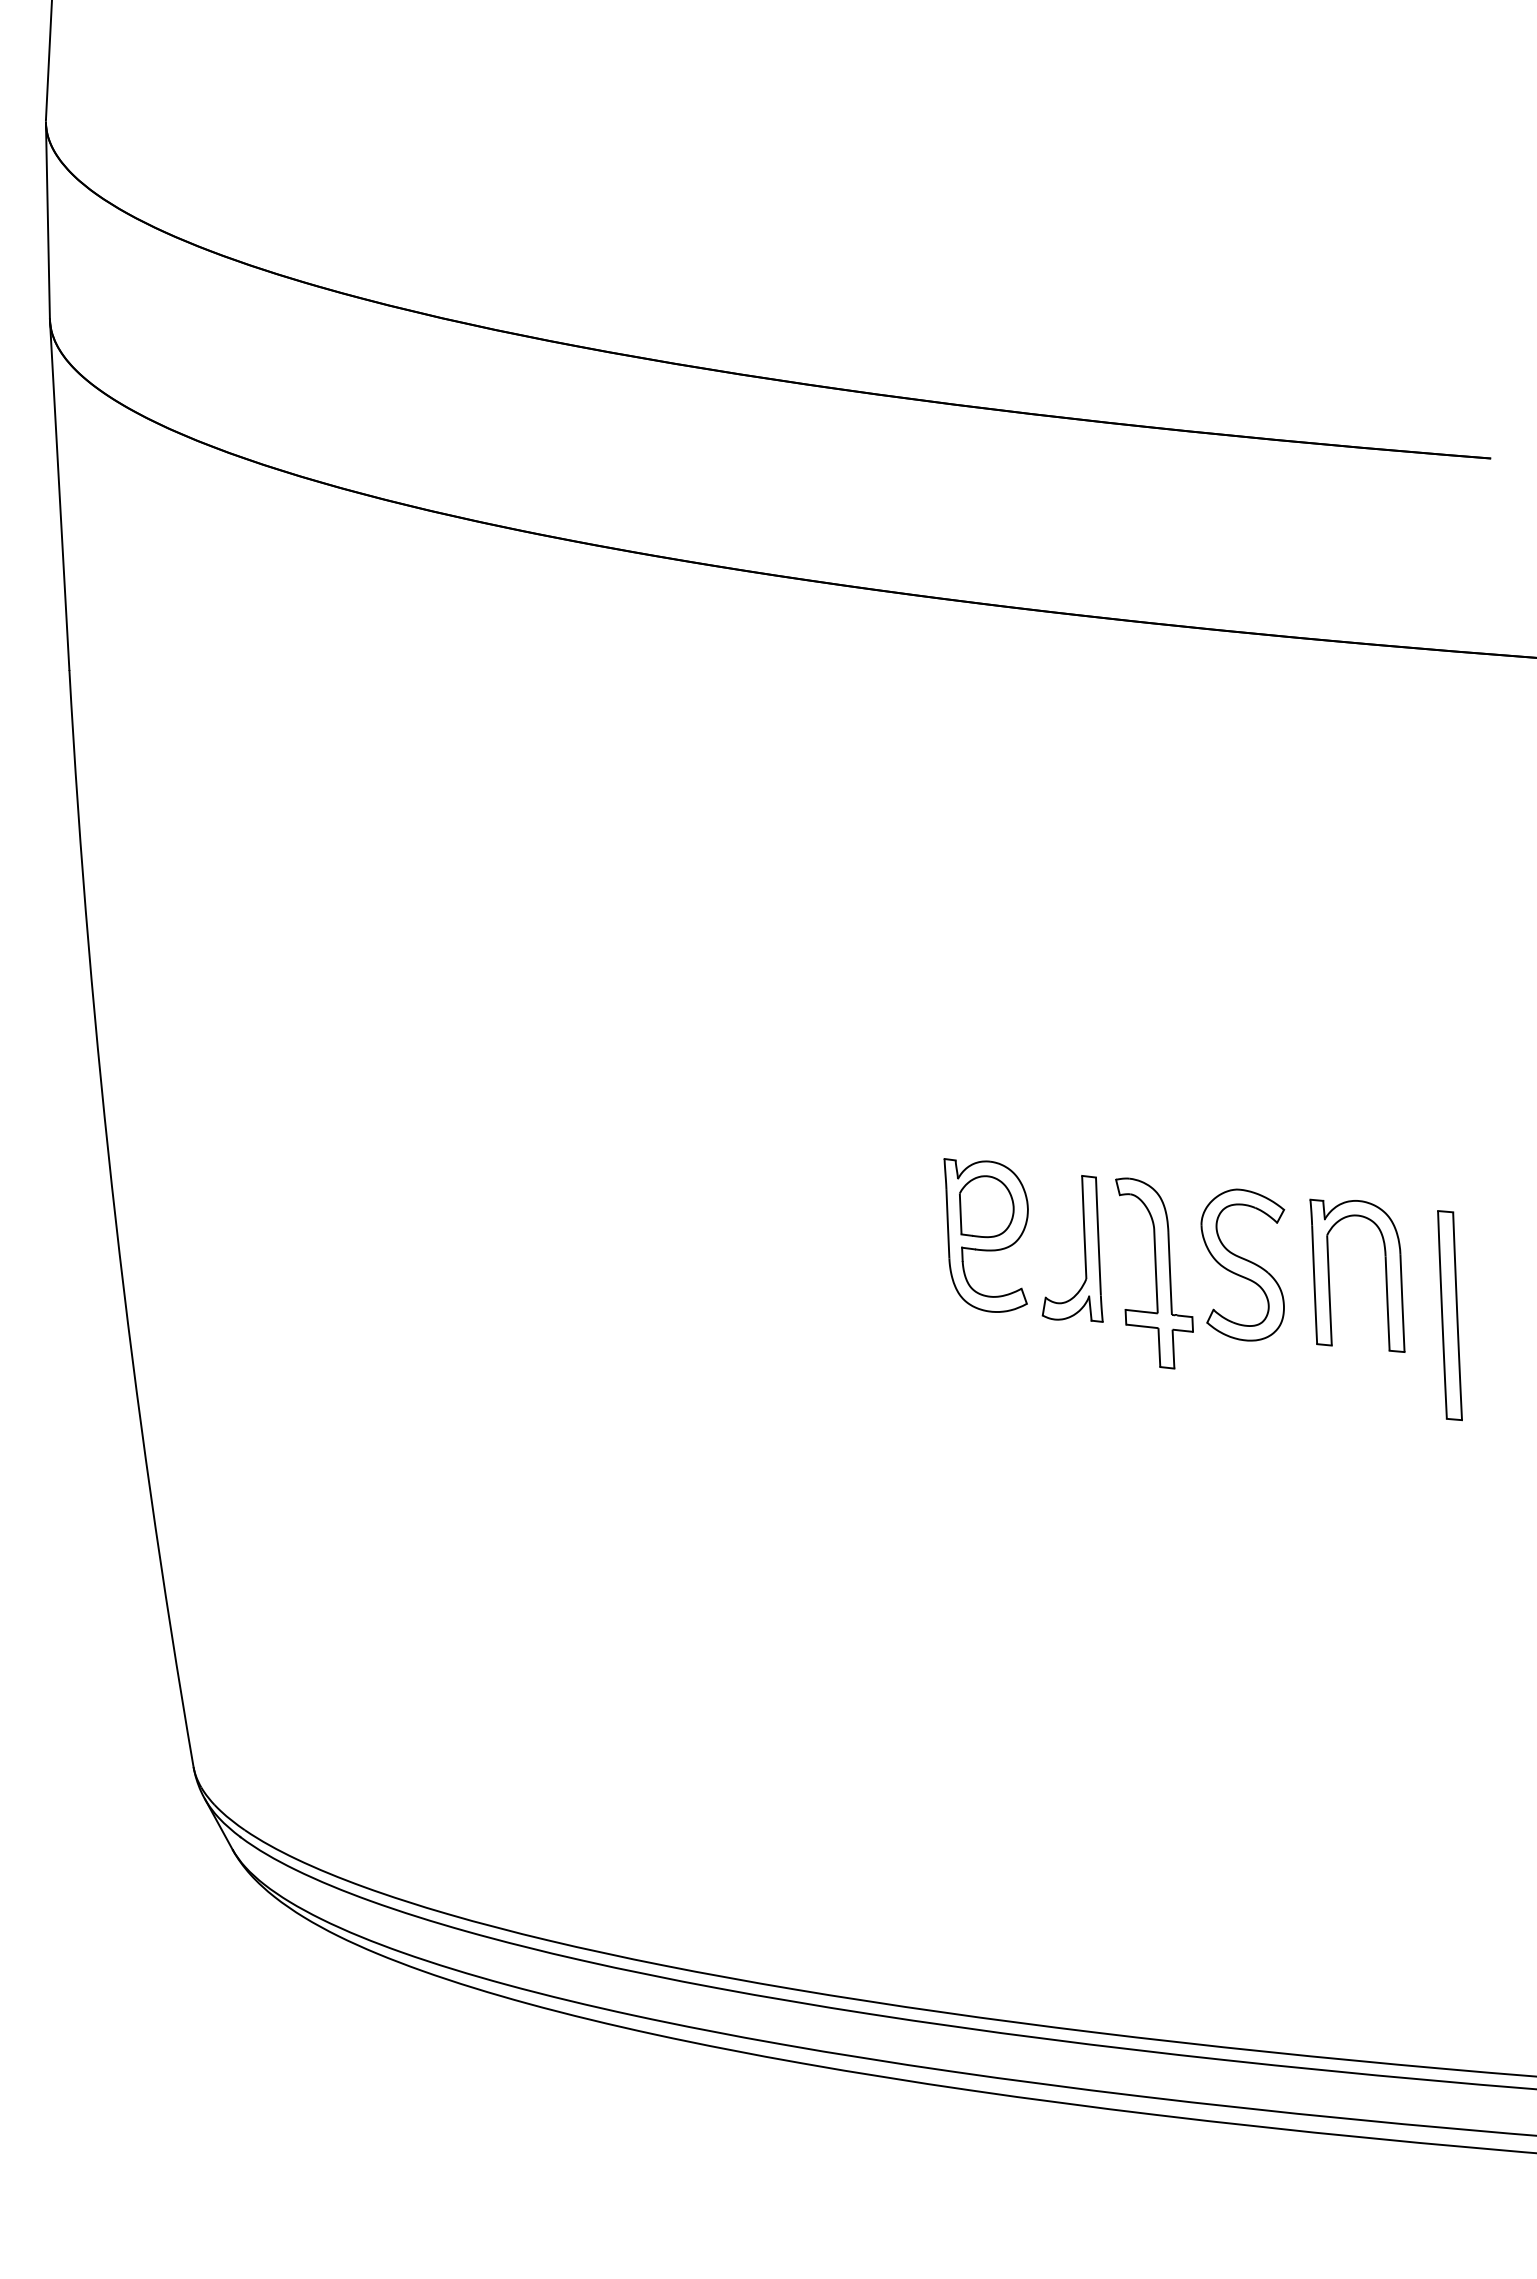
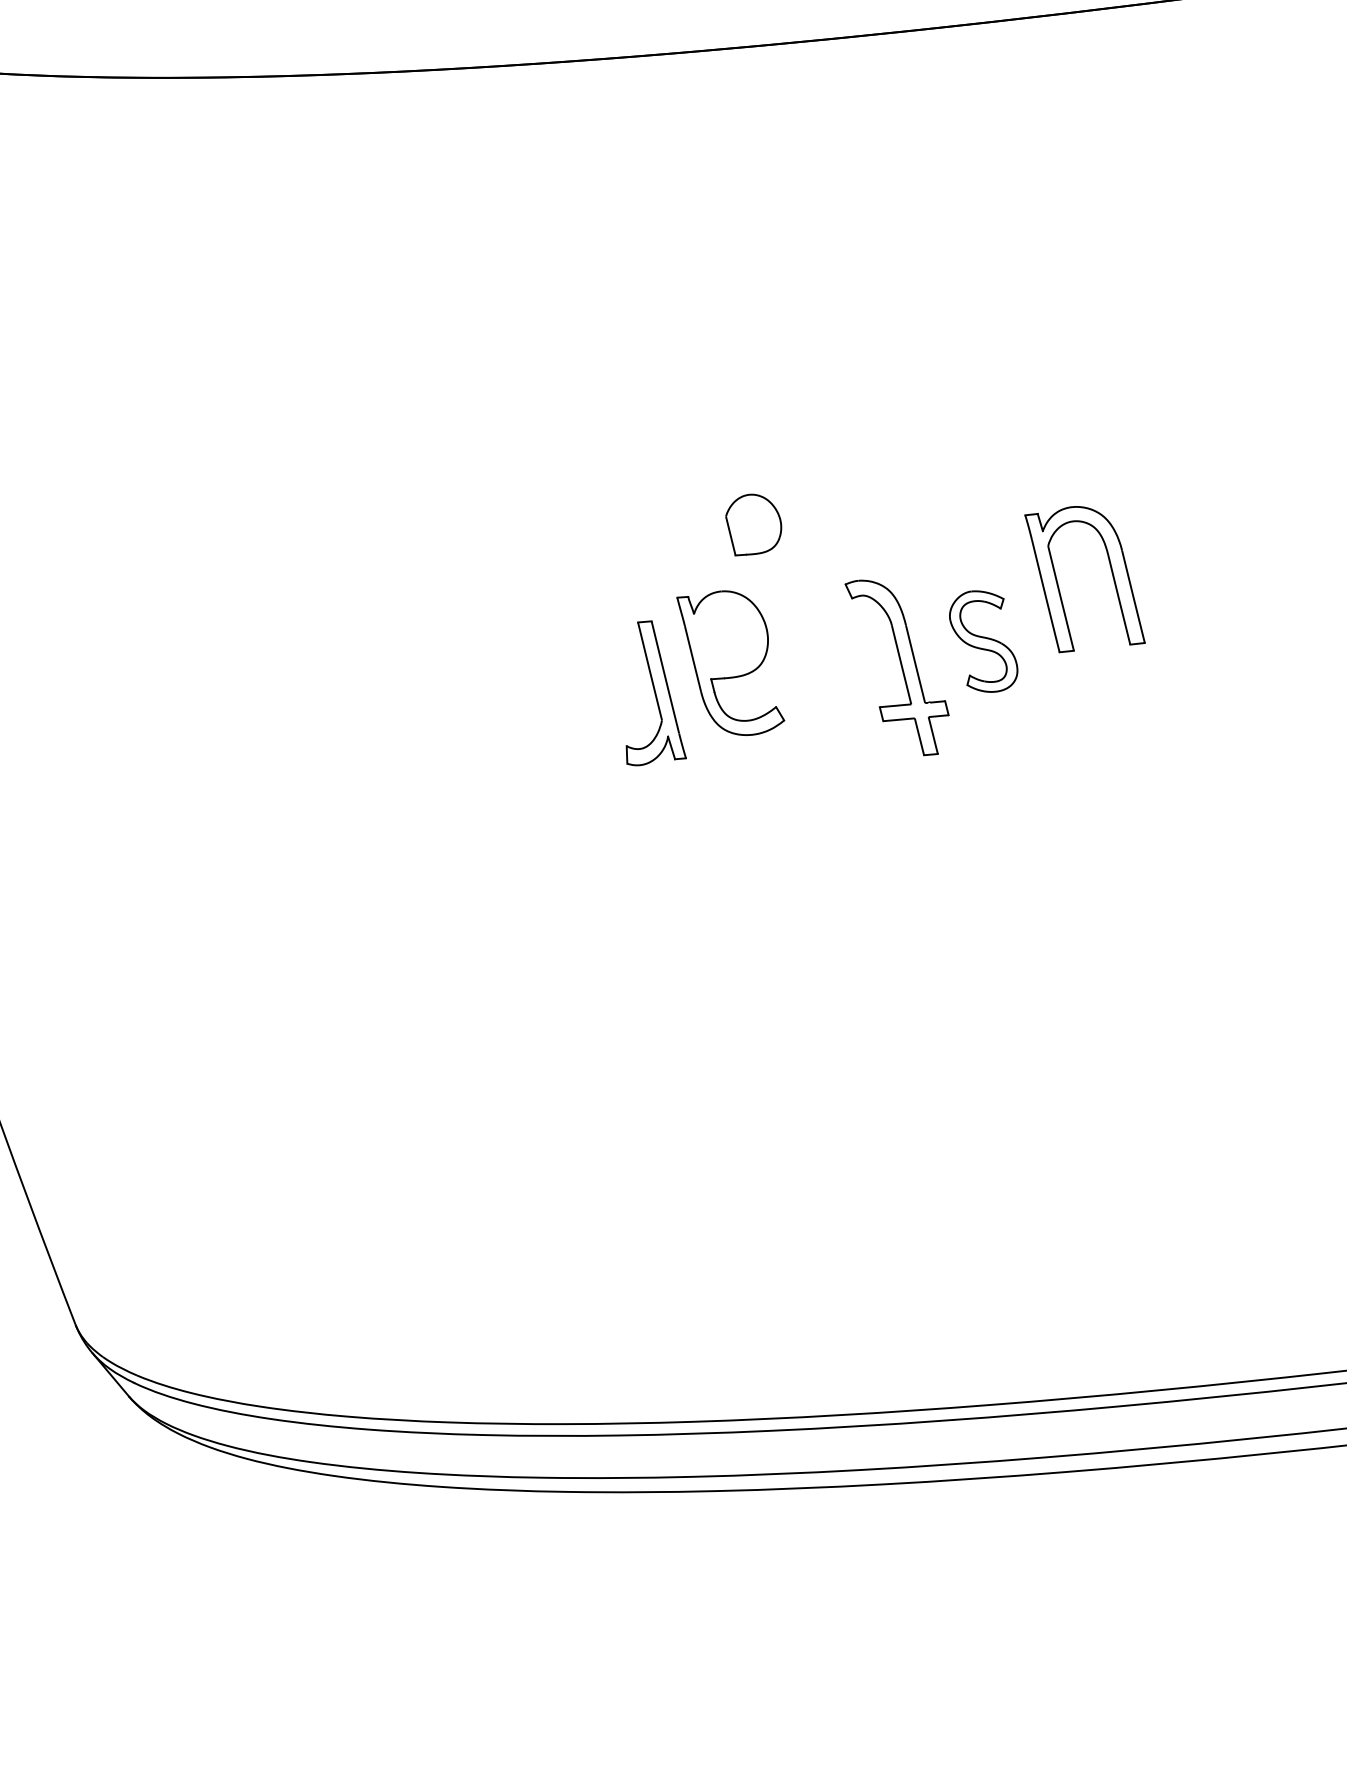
part: (986, 1206) -> (754, 523), moved
part: (1084, 1248) -> (654, 691), moved
part: (1242, 1264) -> (982, 641), size x0.7
part: (1329, 1275) -> (1058, 584), moved
part: (1449, 1315) -> (1191, 650), removed

